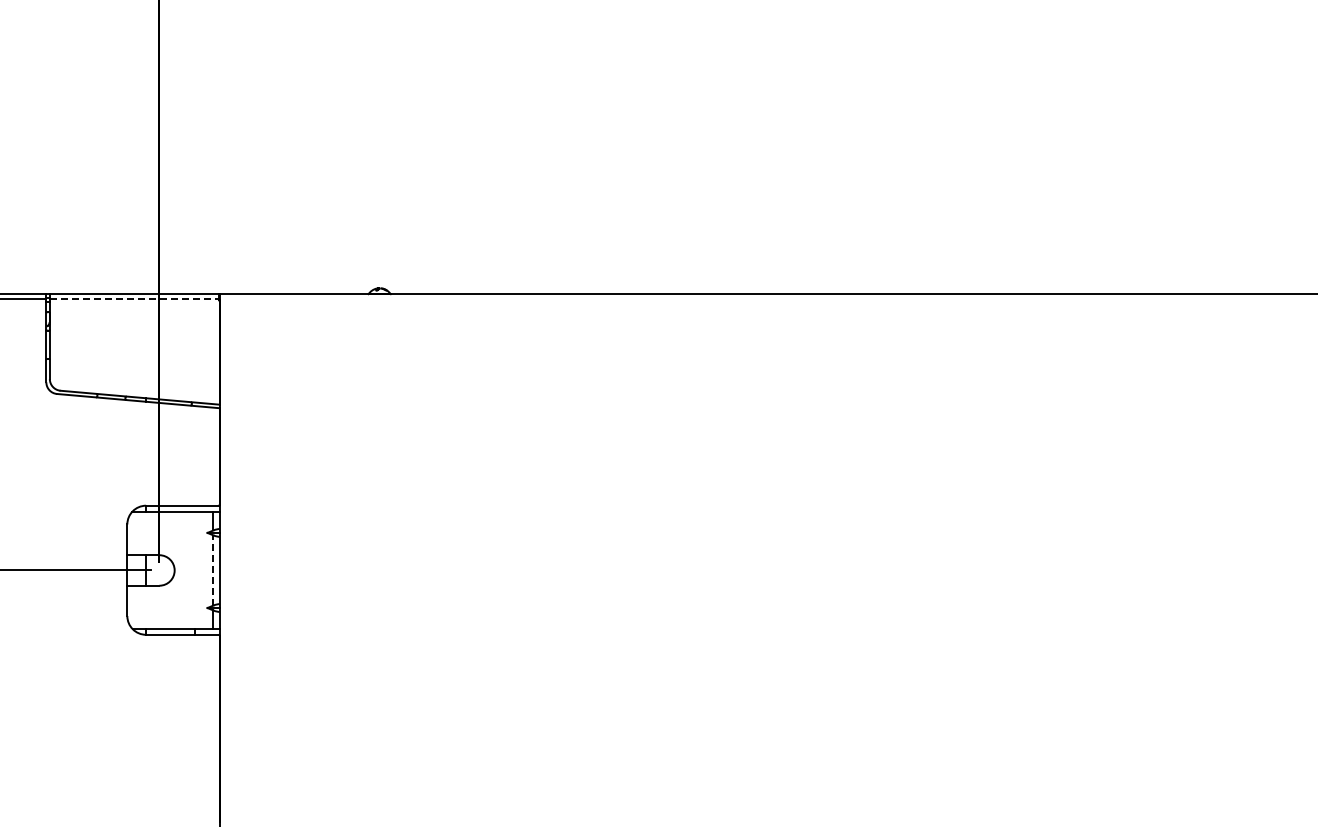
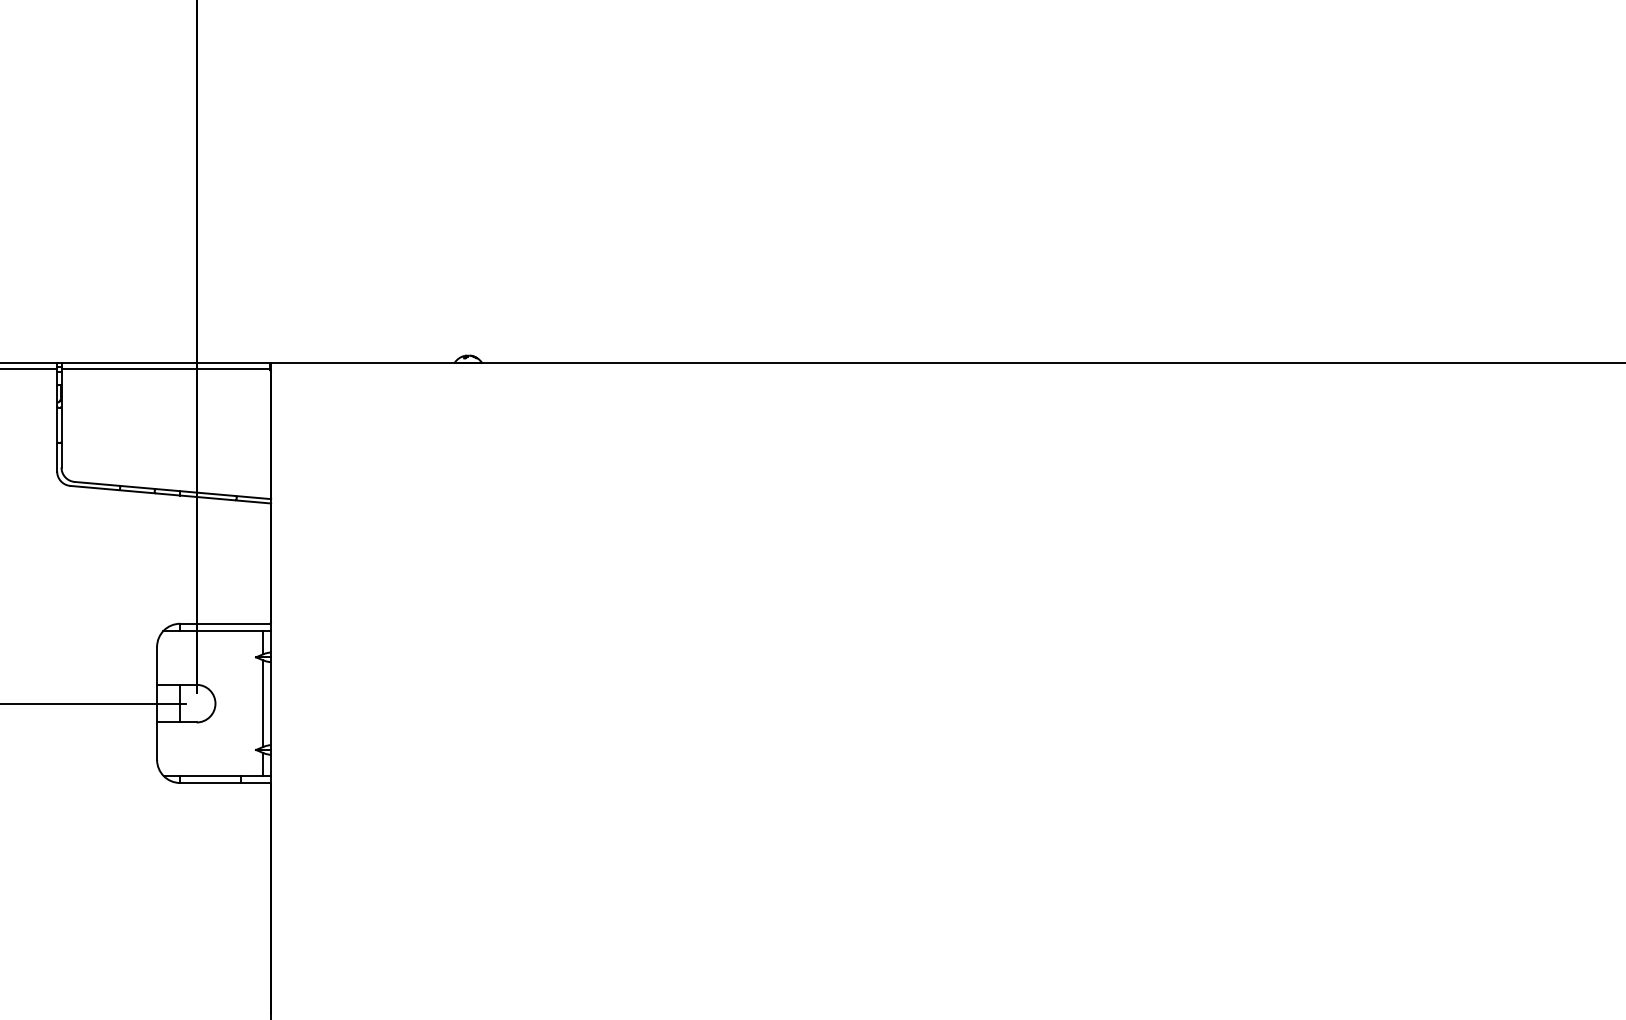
line: (134, 299) -> (165, 369), dashed -> solid
line: (213, 569) -> (263, 702), dashed -> solid

